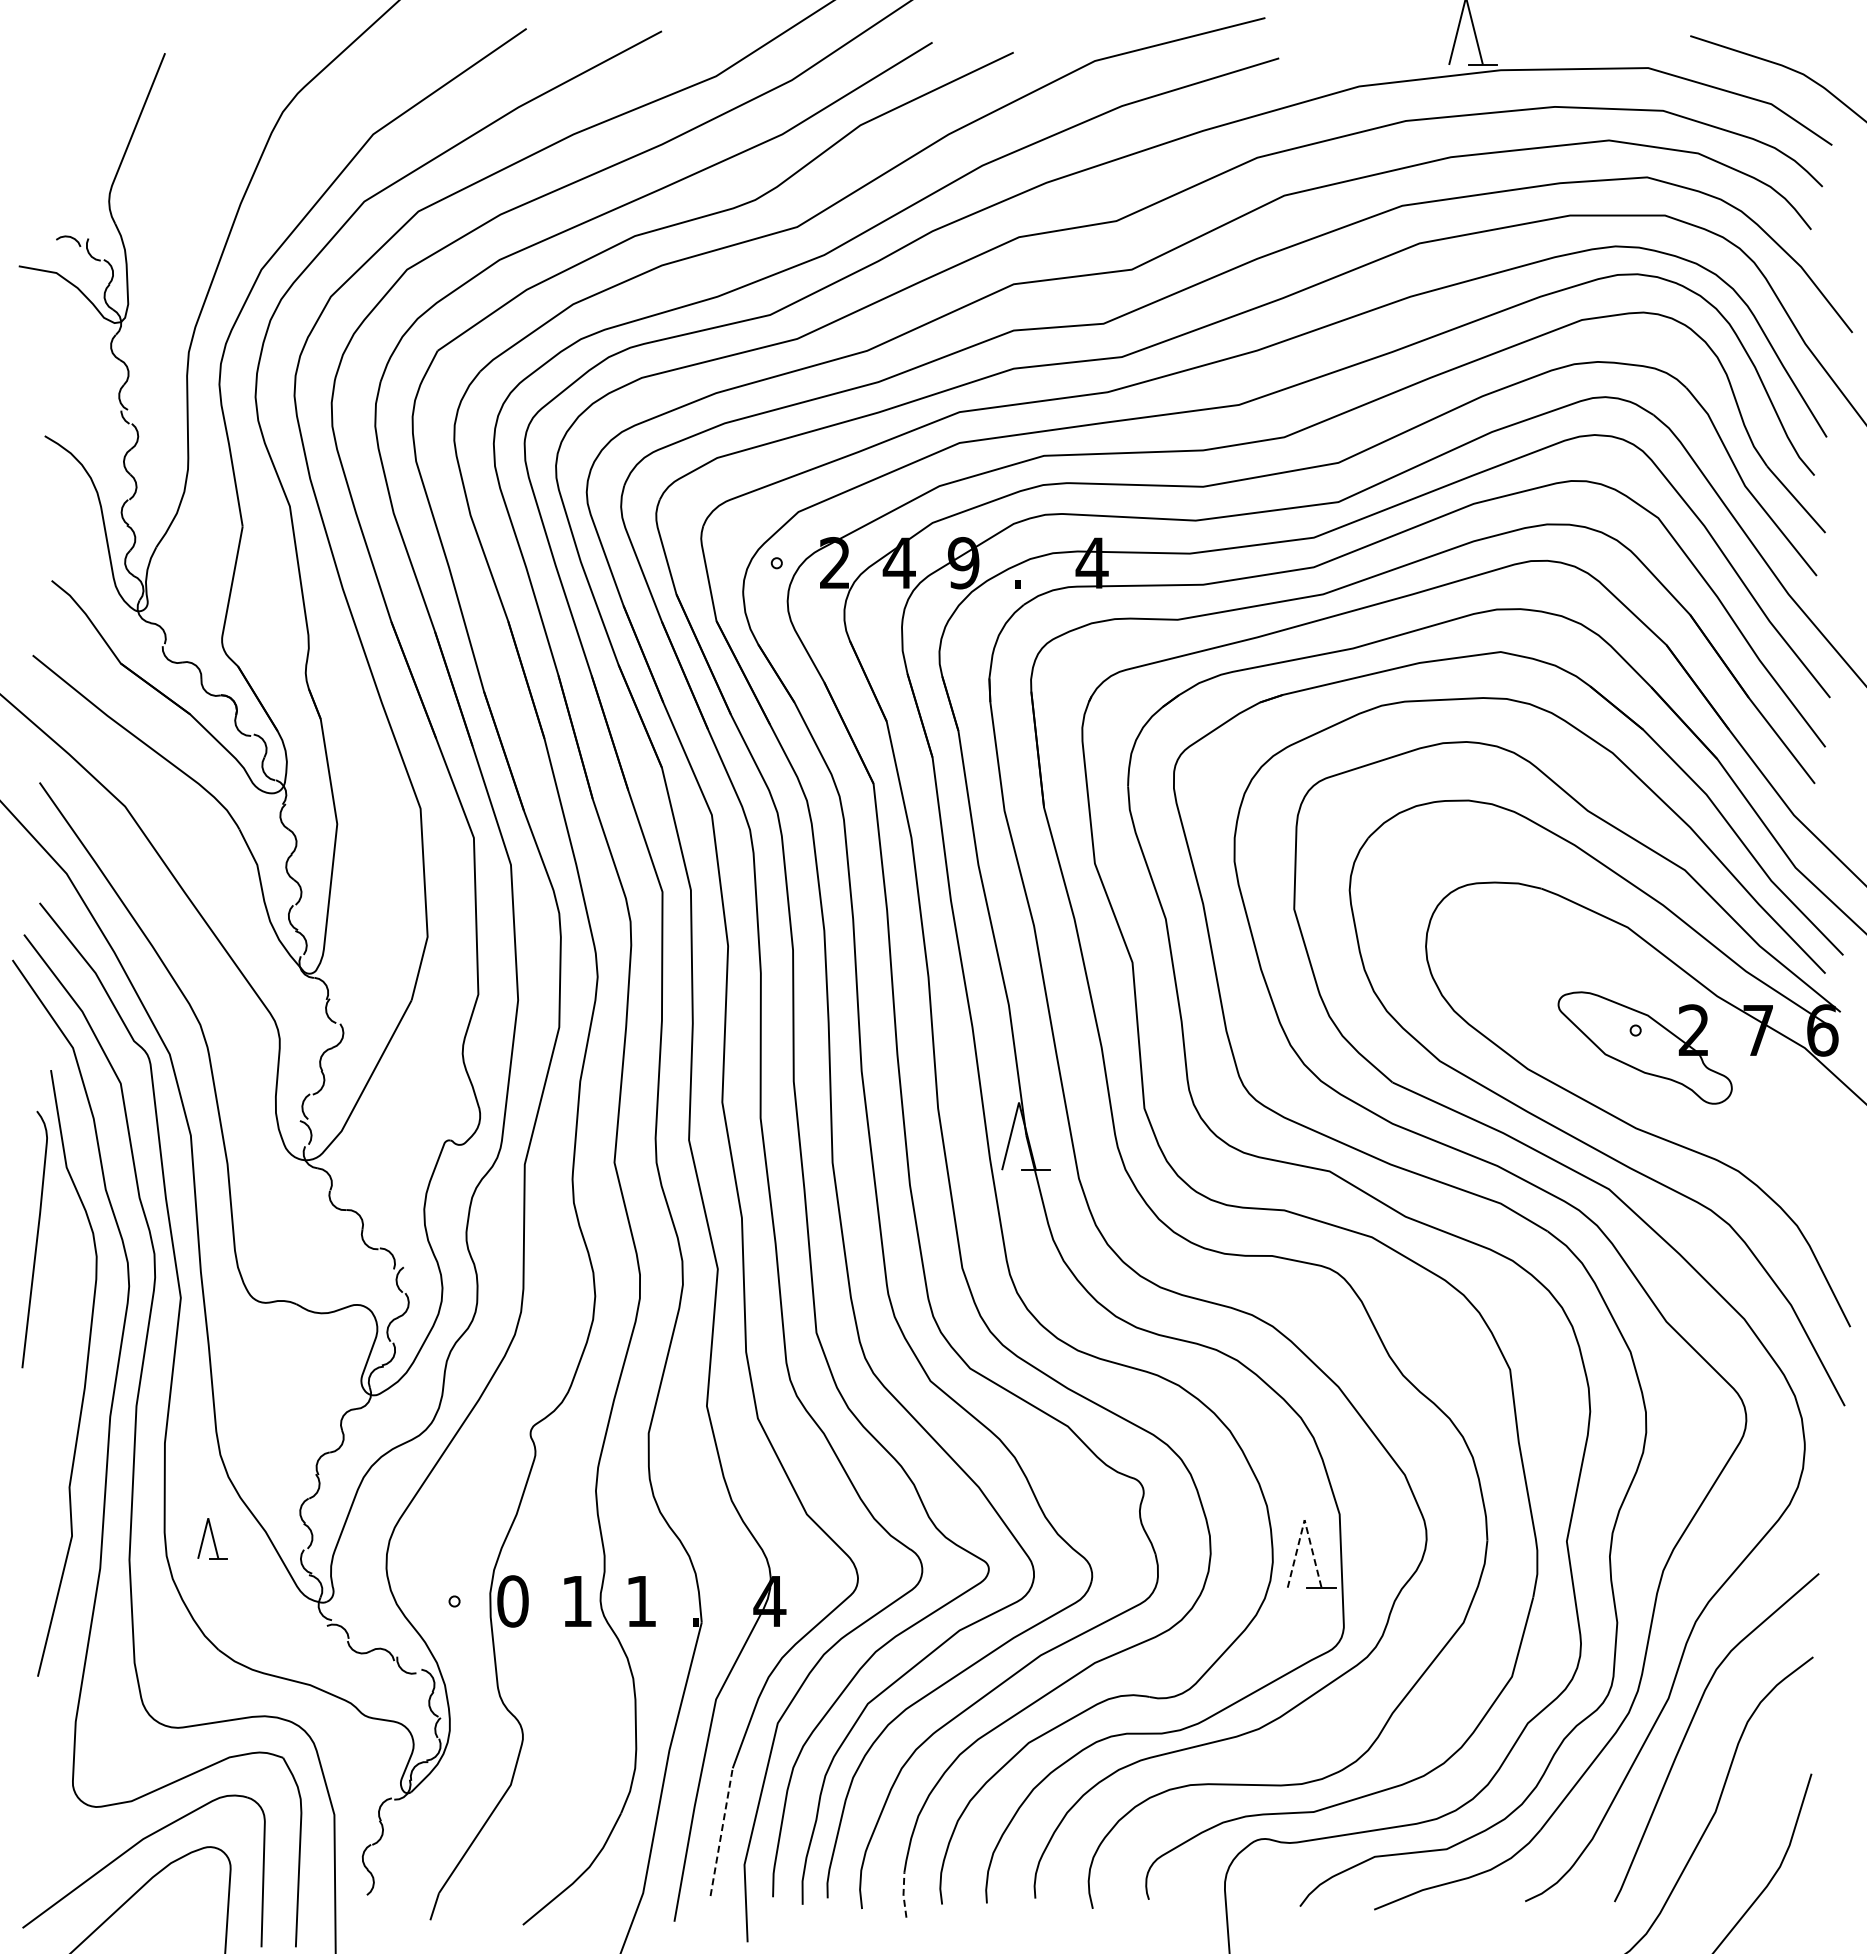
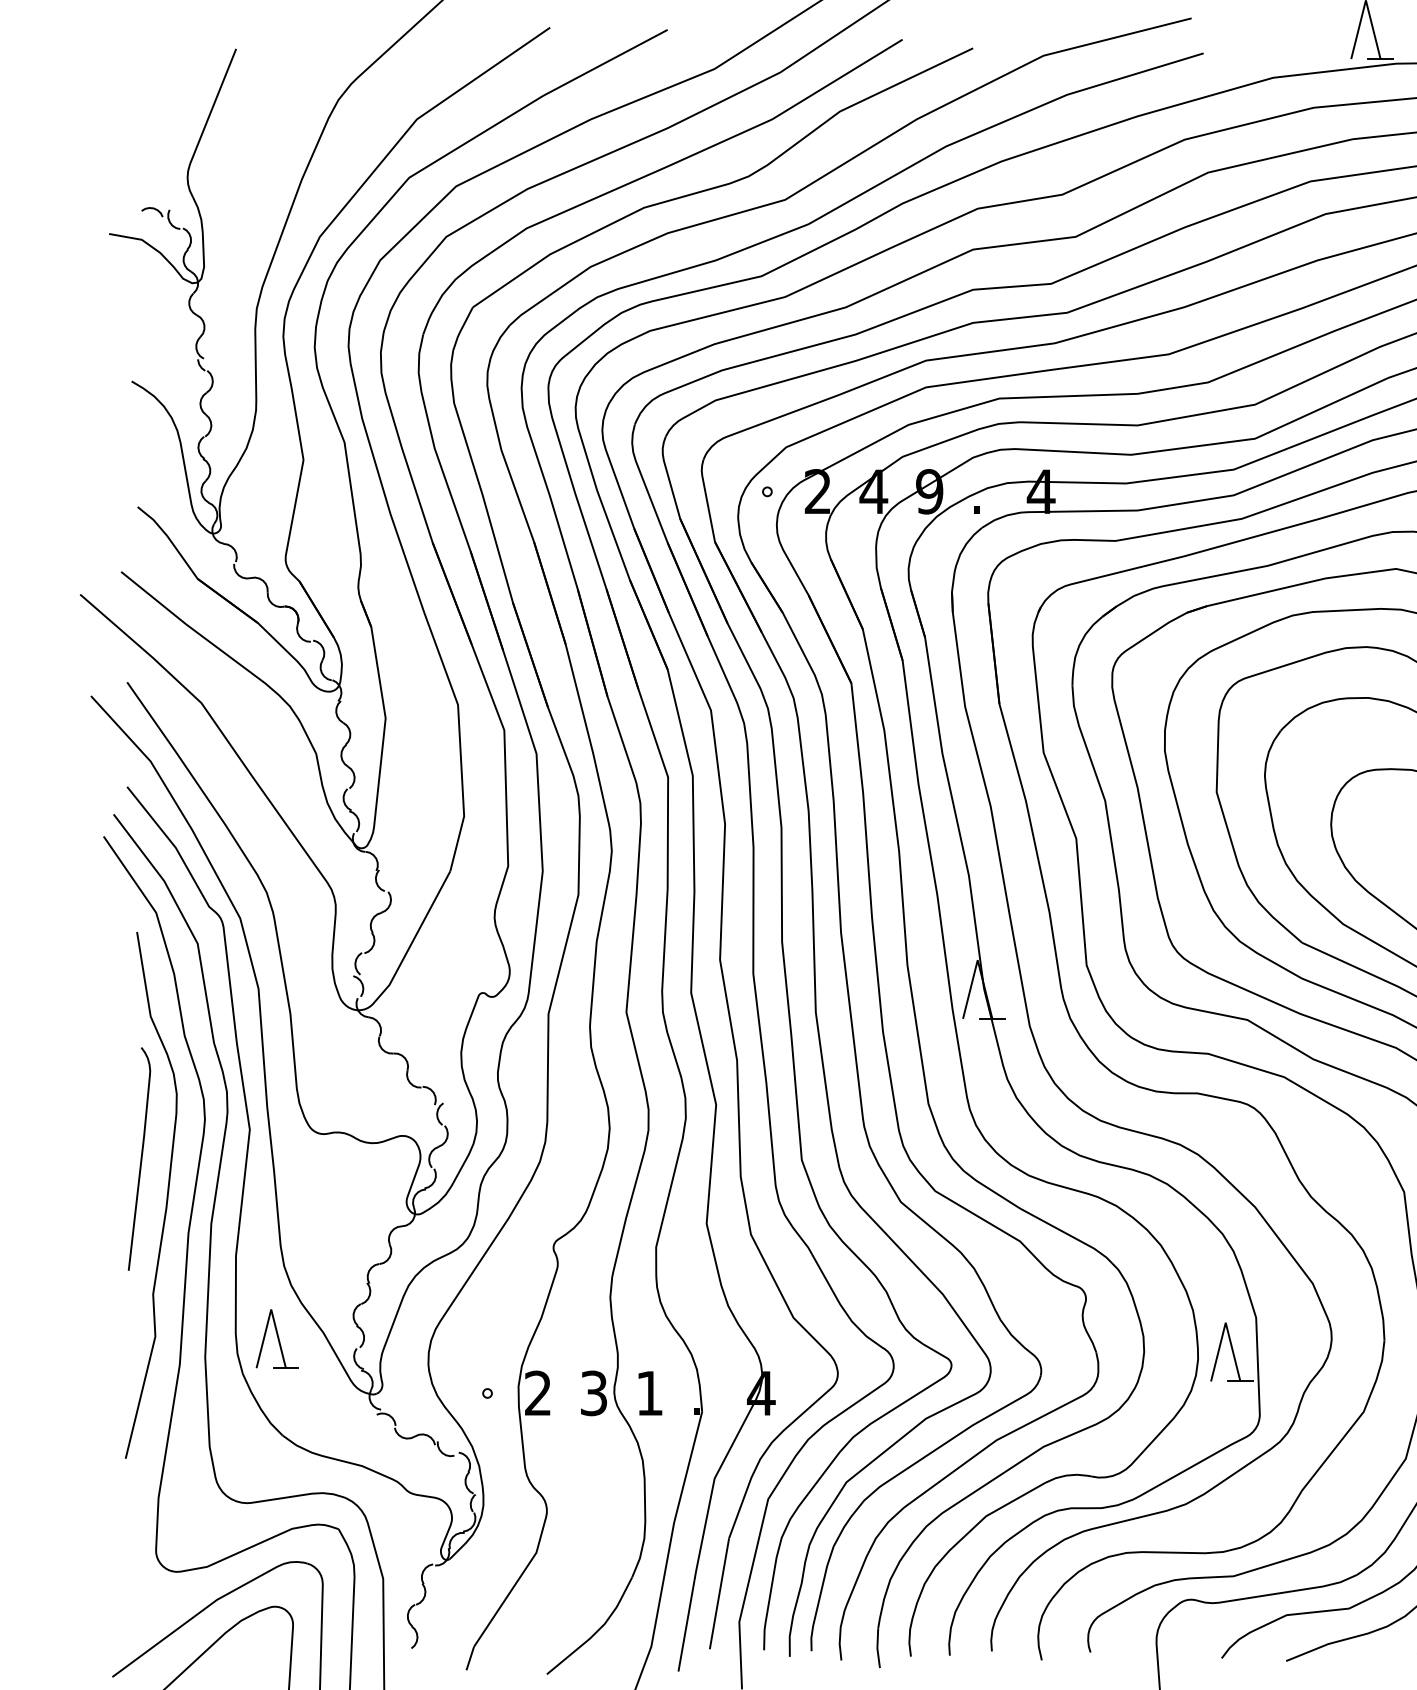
curve: (36, 1239) -> (140, 1158), moved
line: (1304, 1520) -> (1225, 1323), dashed -> solid
part: (212, 1538) -> (277, 1338), size x1.67
text: (512, 1601) -> (537, 1393), 0 -> 2
text: (577, 1601) -> (594, 1393), 1 -> 3
line: (721, 1832) -> (719, 1594), dashed -> solid
line: (903, 1895) -> (877, 1648), dashed -> solid

